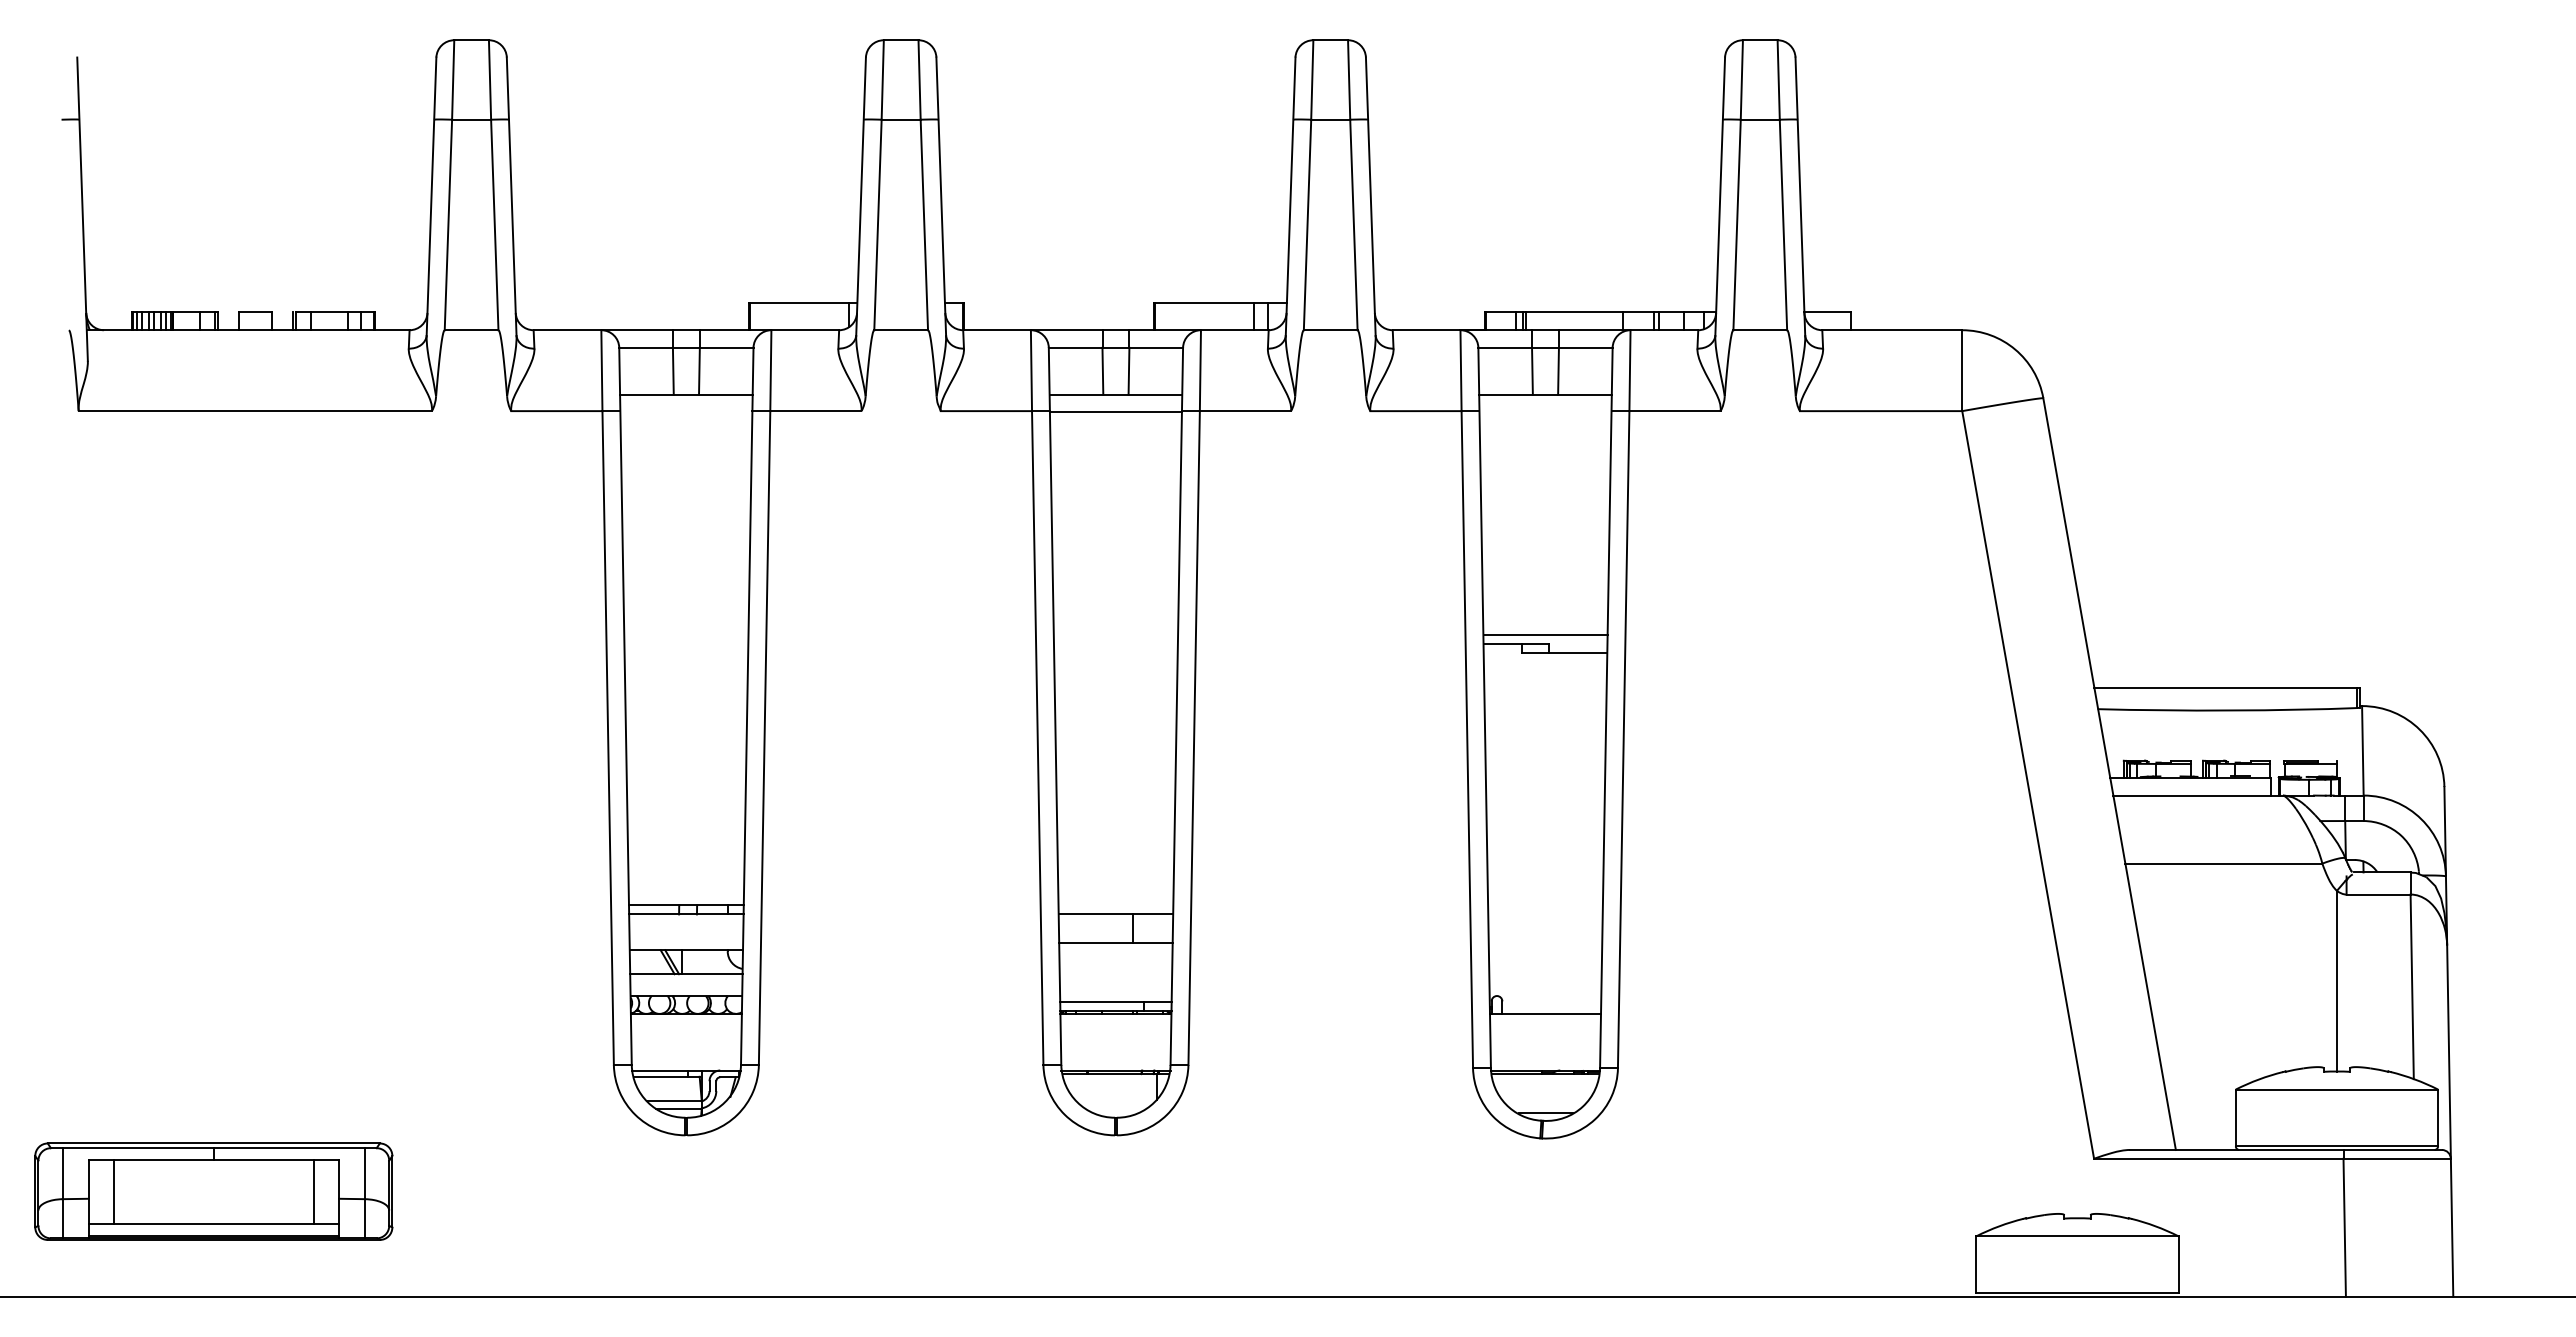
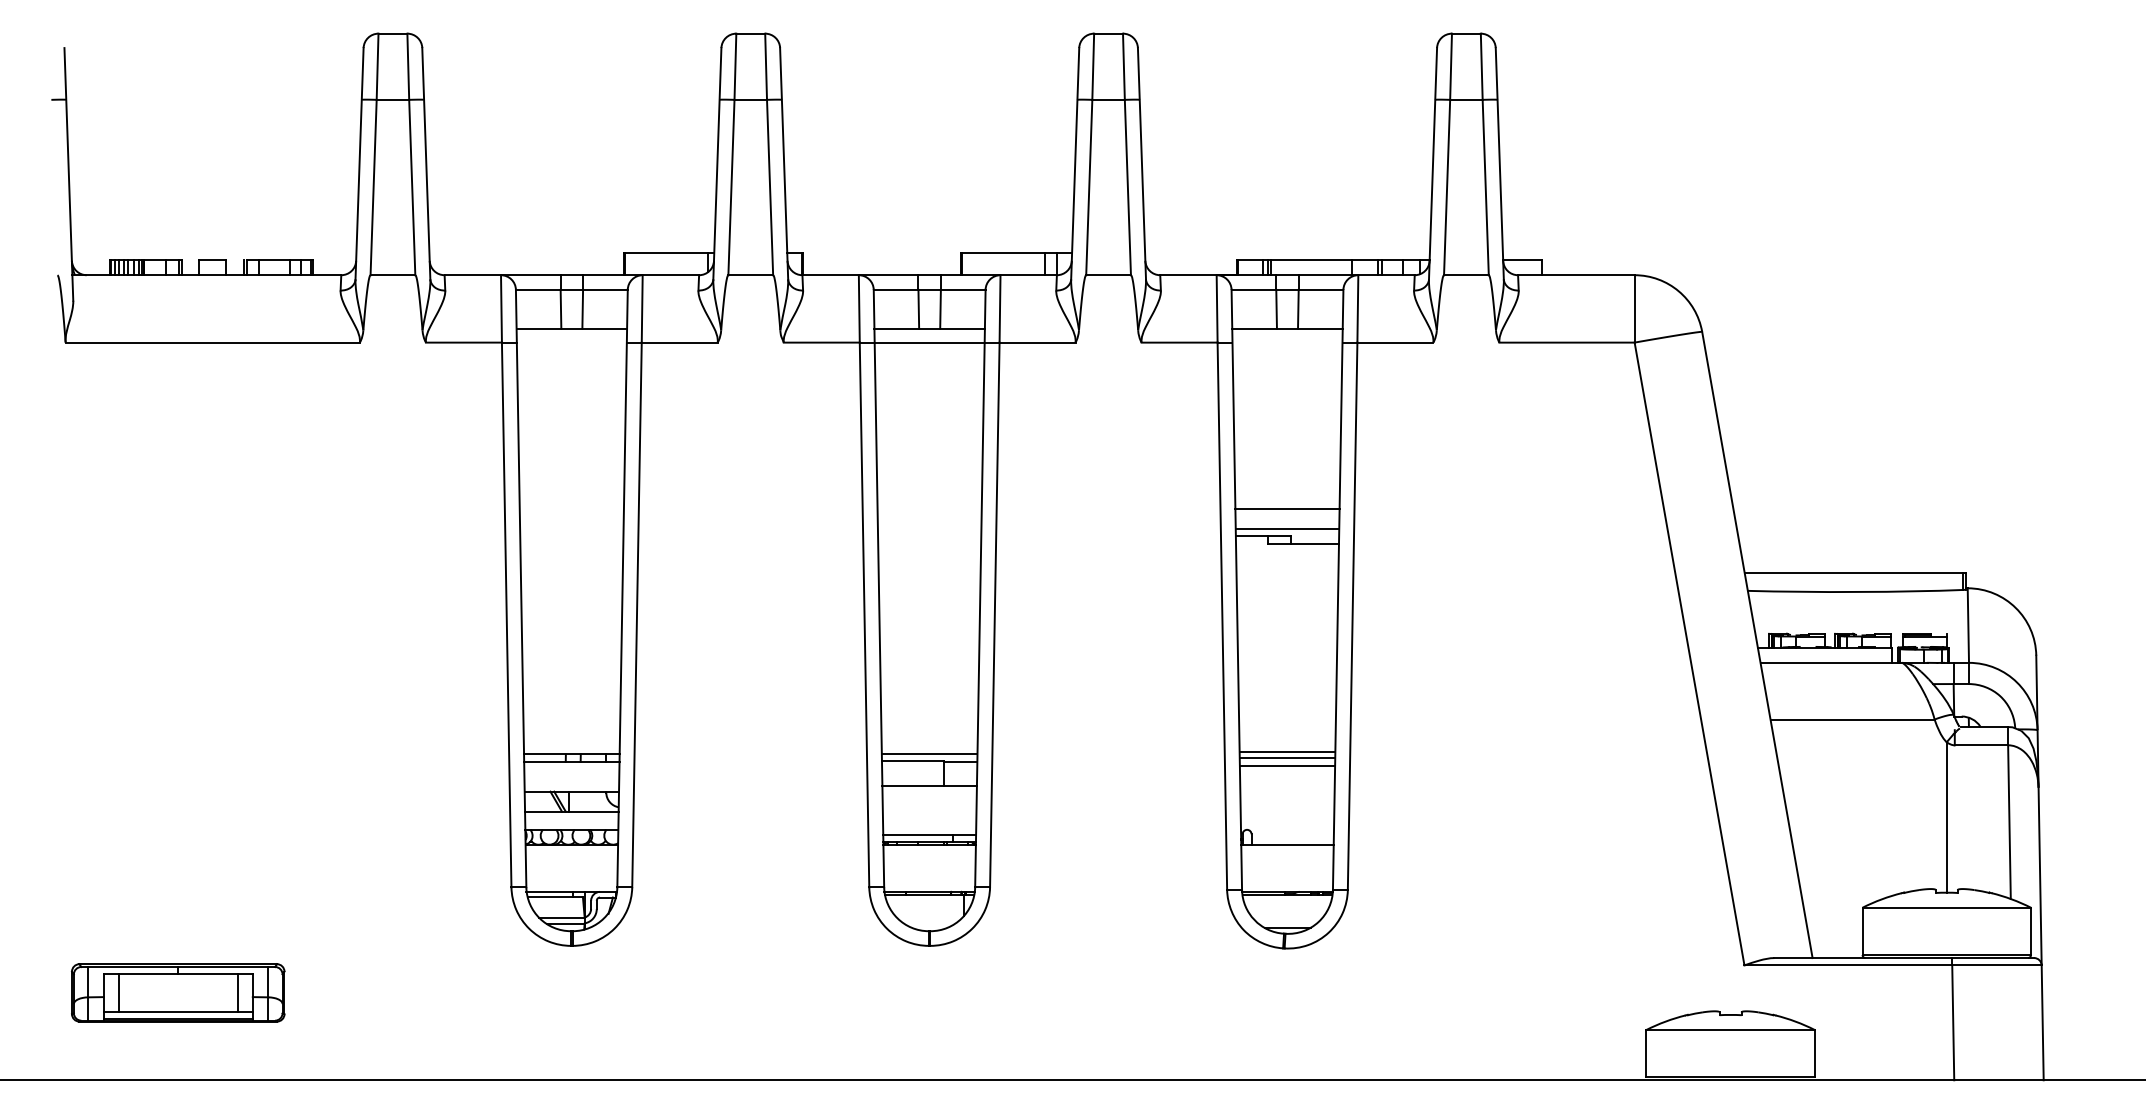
line: (1545, 610) -> (1287, 508), added
line: (1545, 903) -> (1287, 752), added
line: (1115, 905) -> (929, 754), added
line: (1545, 910) -> (1287, 758), added
line: (1545, 919) -> (1287, 766), added
part: (213, 1191) -> (177, 992), size x0.71

